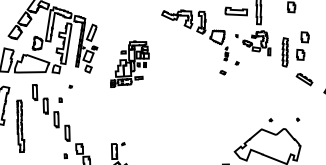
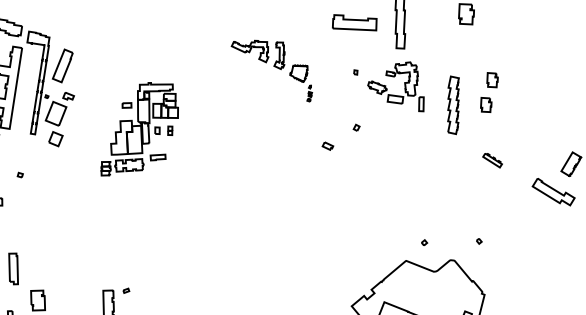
part: (195, 35) -> (272, 71), size x0.6
part: (302, 45) -> (488, 91), size x0.7
part: (304, 79) -> (492, 160), size x0.6

